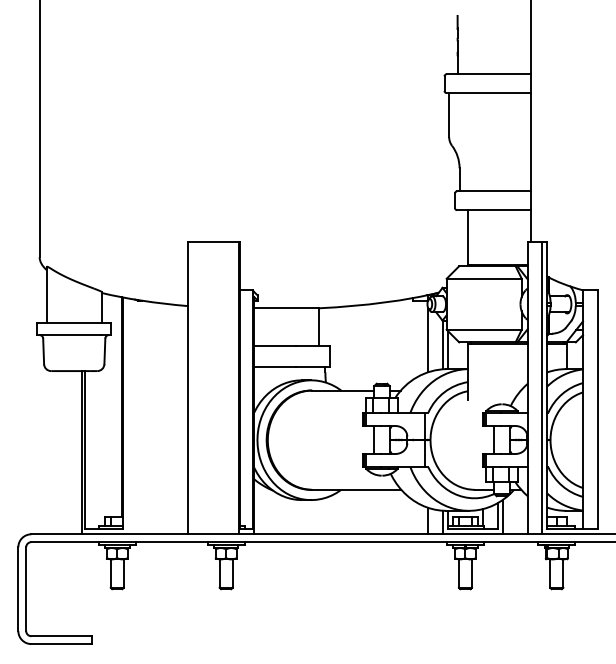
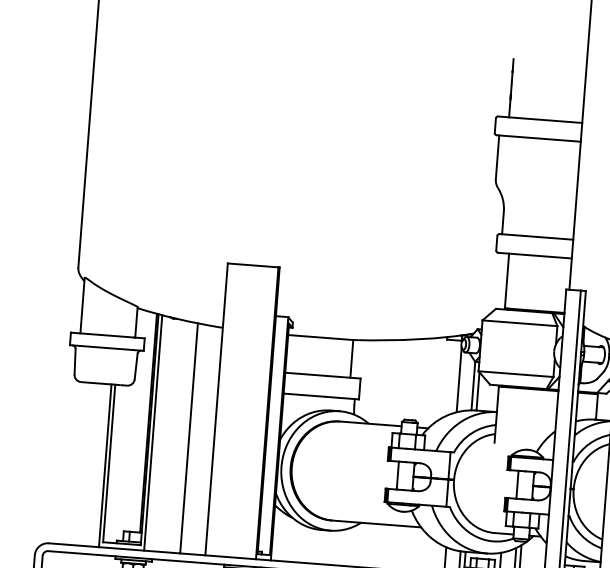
line: (126, 416) -> (152, 433), added
line: (163, 418) -> (189, 437), added

